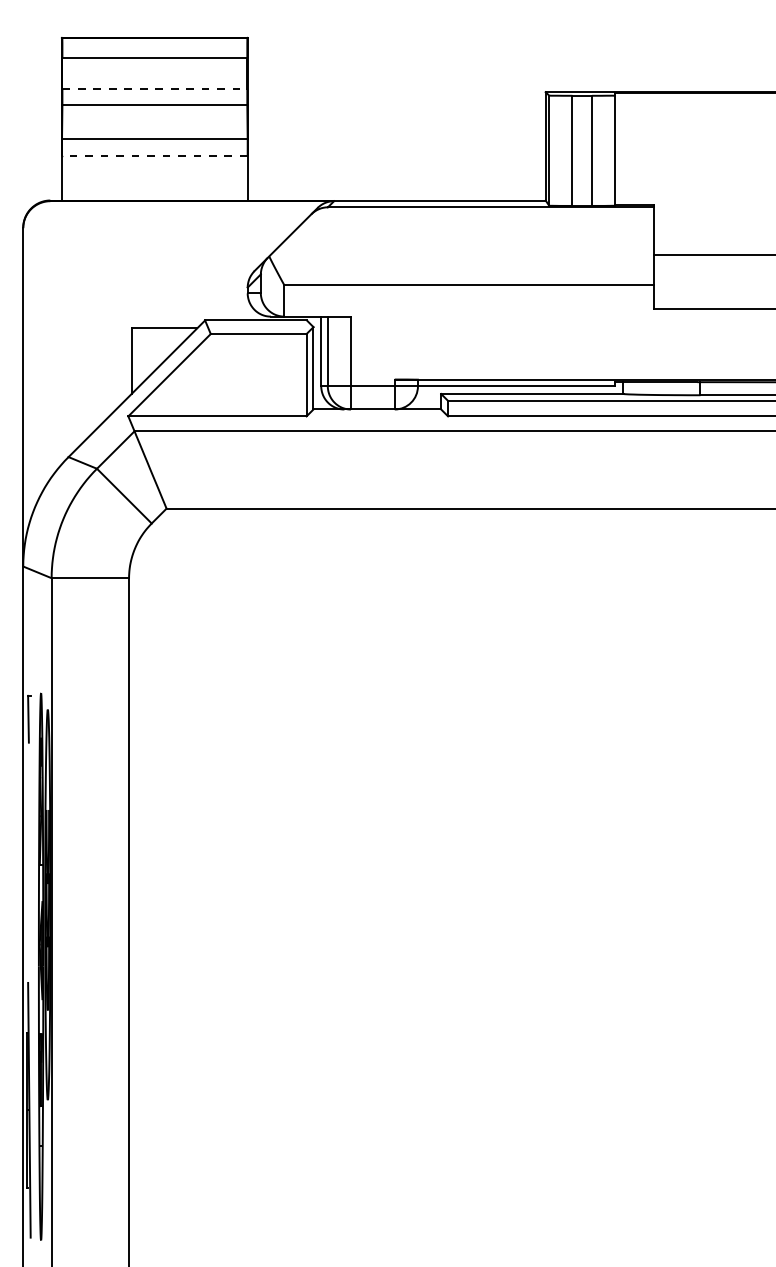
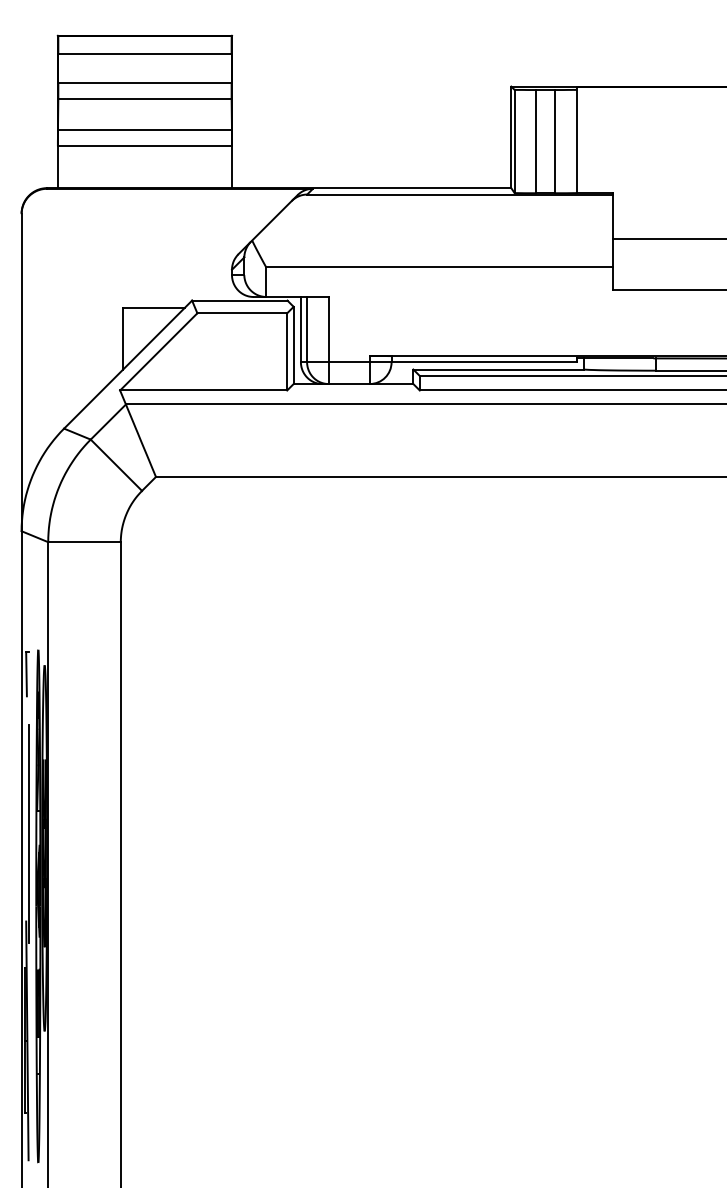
line: (155, 88) -> (145, 83), dashed -> solid
line: (154, 155) -> (144, 145), dashed -> solid
line: (30, 889) -> (28, 833), added

